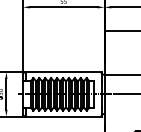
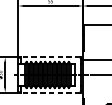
line: (63, 72) -> (50, 57), solid -> dashed
line: (63, 116) -> (50, 92), solid -> dashed

